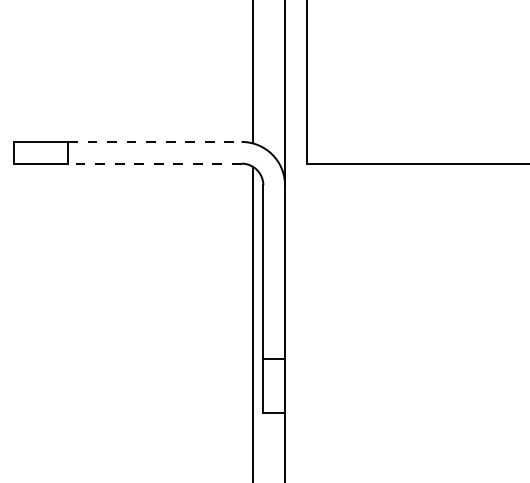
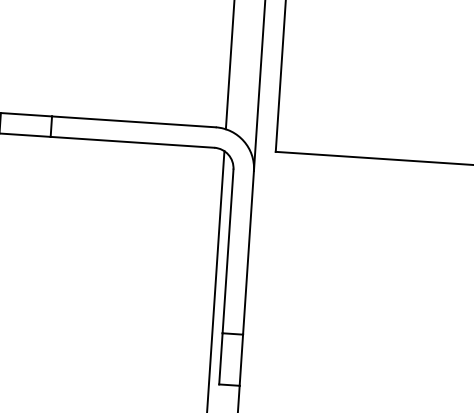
line: (154, 141) -> (133, 121), dashed -> solid
line: (154, 163) -> (132, 142), dashed -> solid

